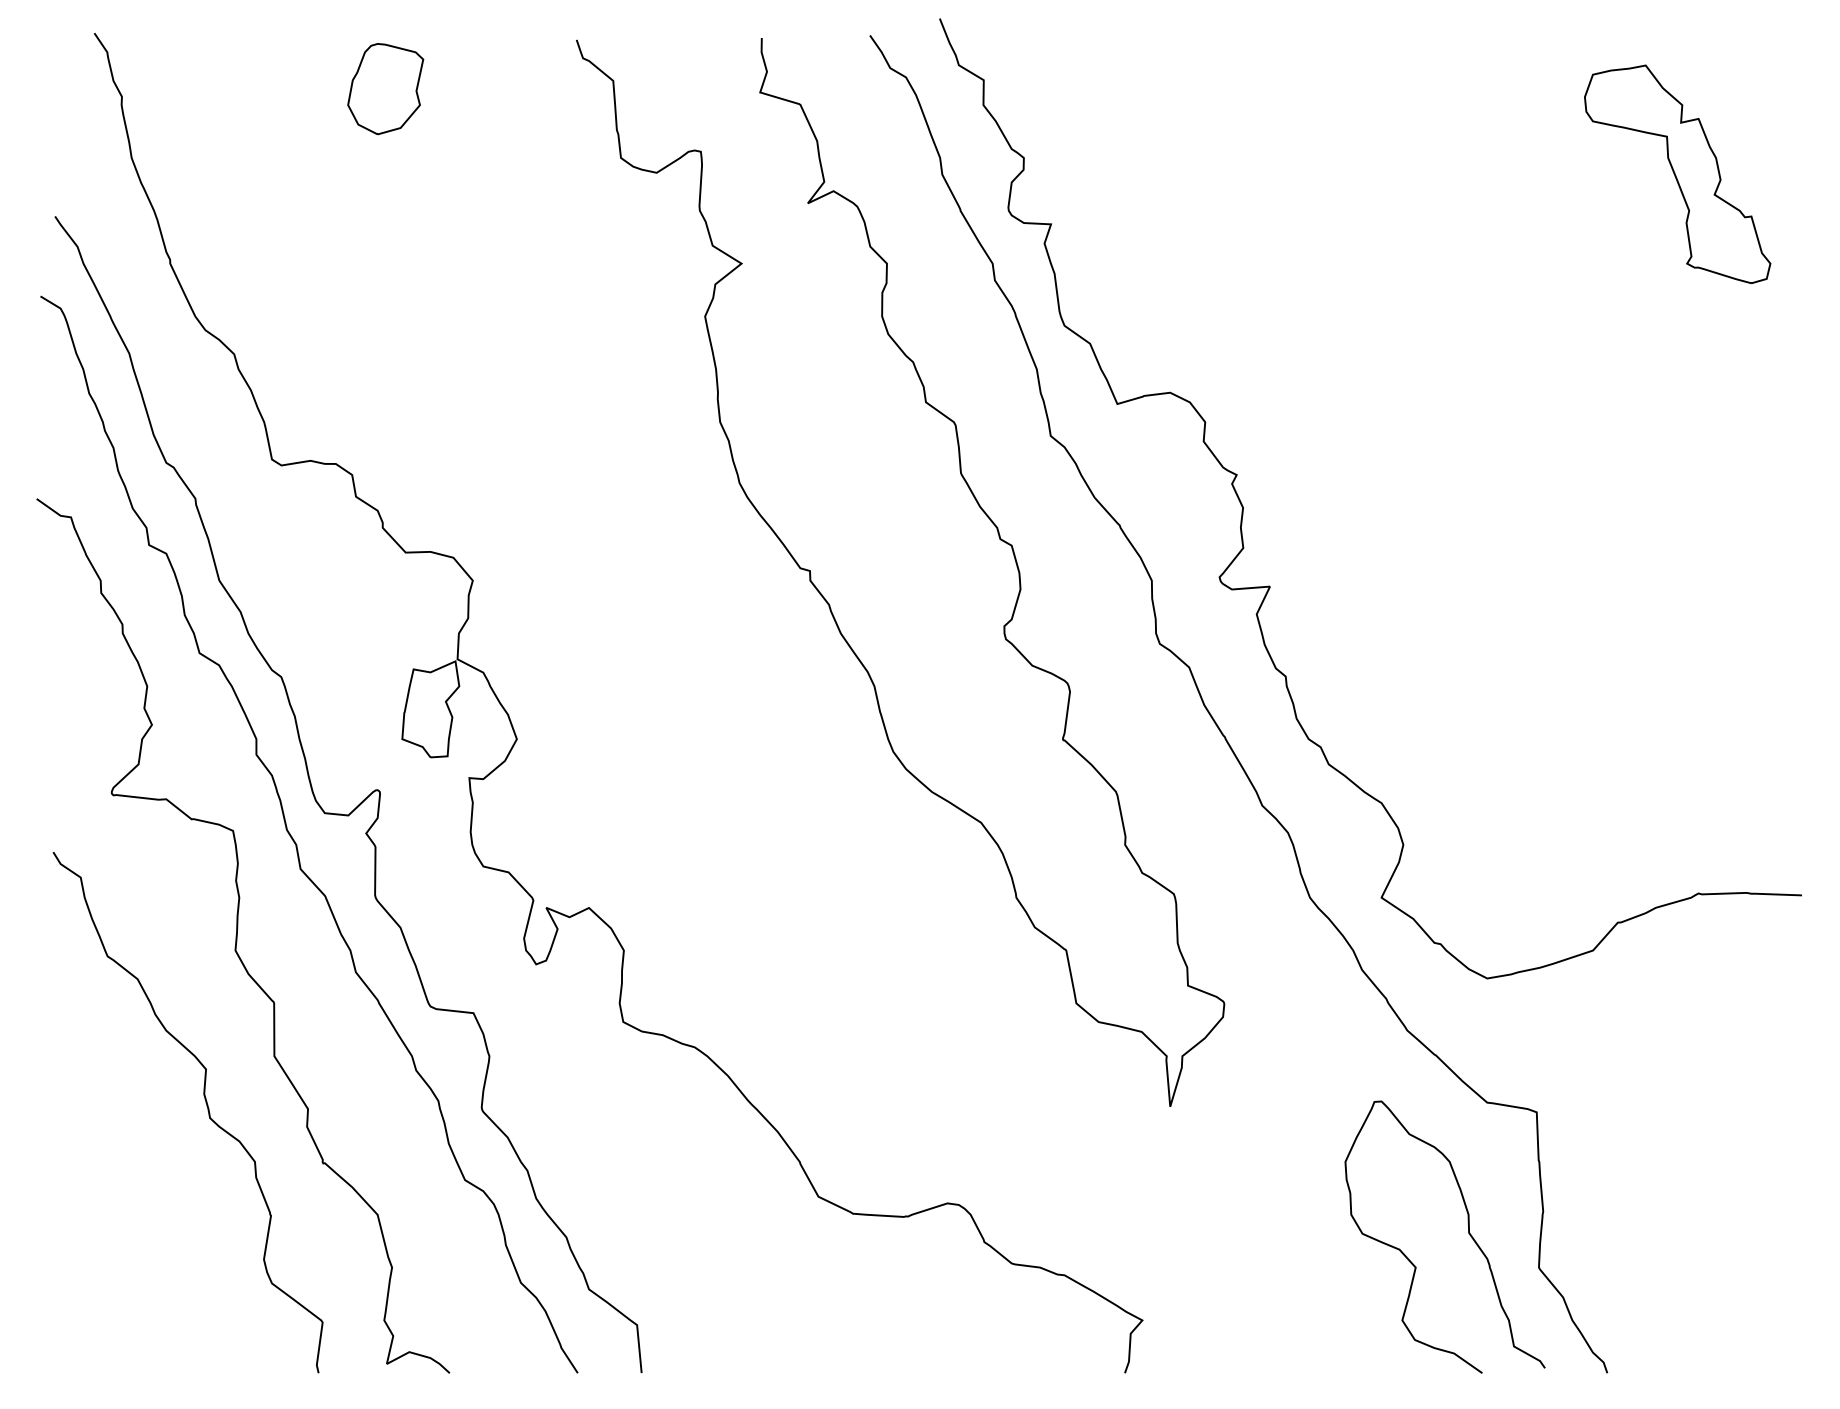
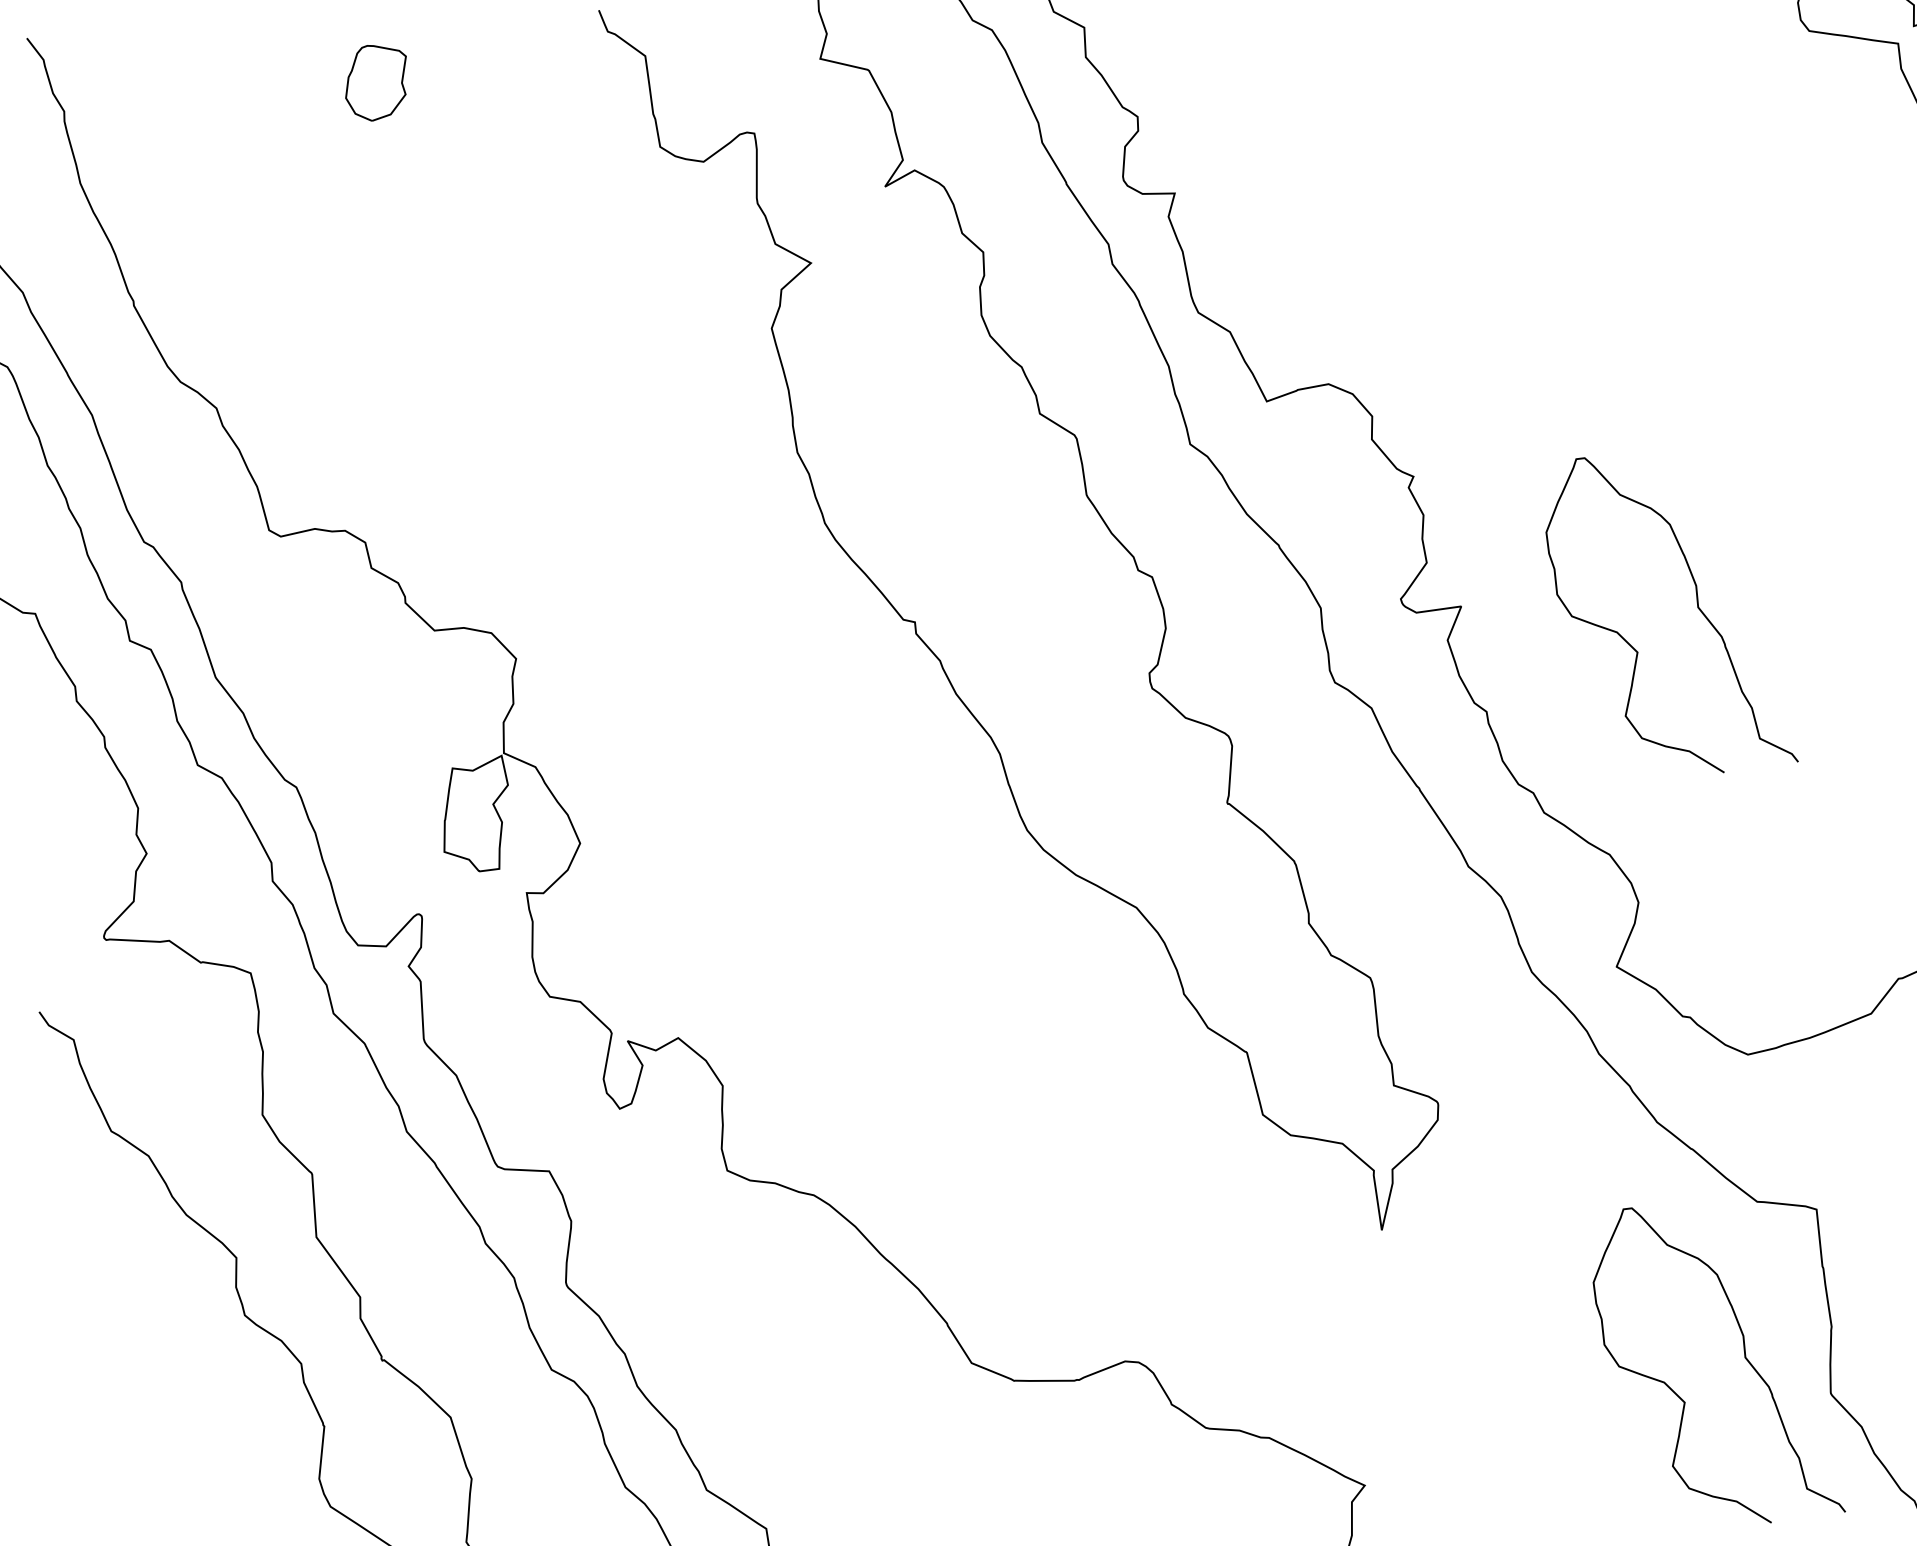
part: (385, 89) -> (376, 83), size x0.7
curve: (1468, 600) -> (1697, 608), added

